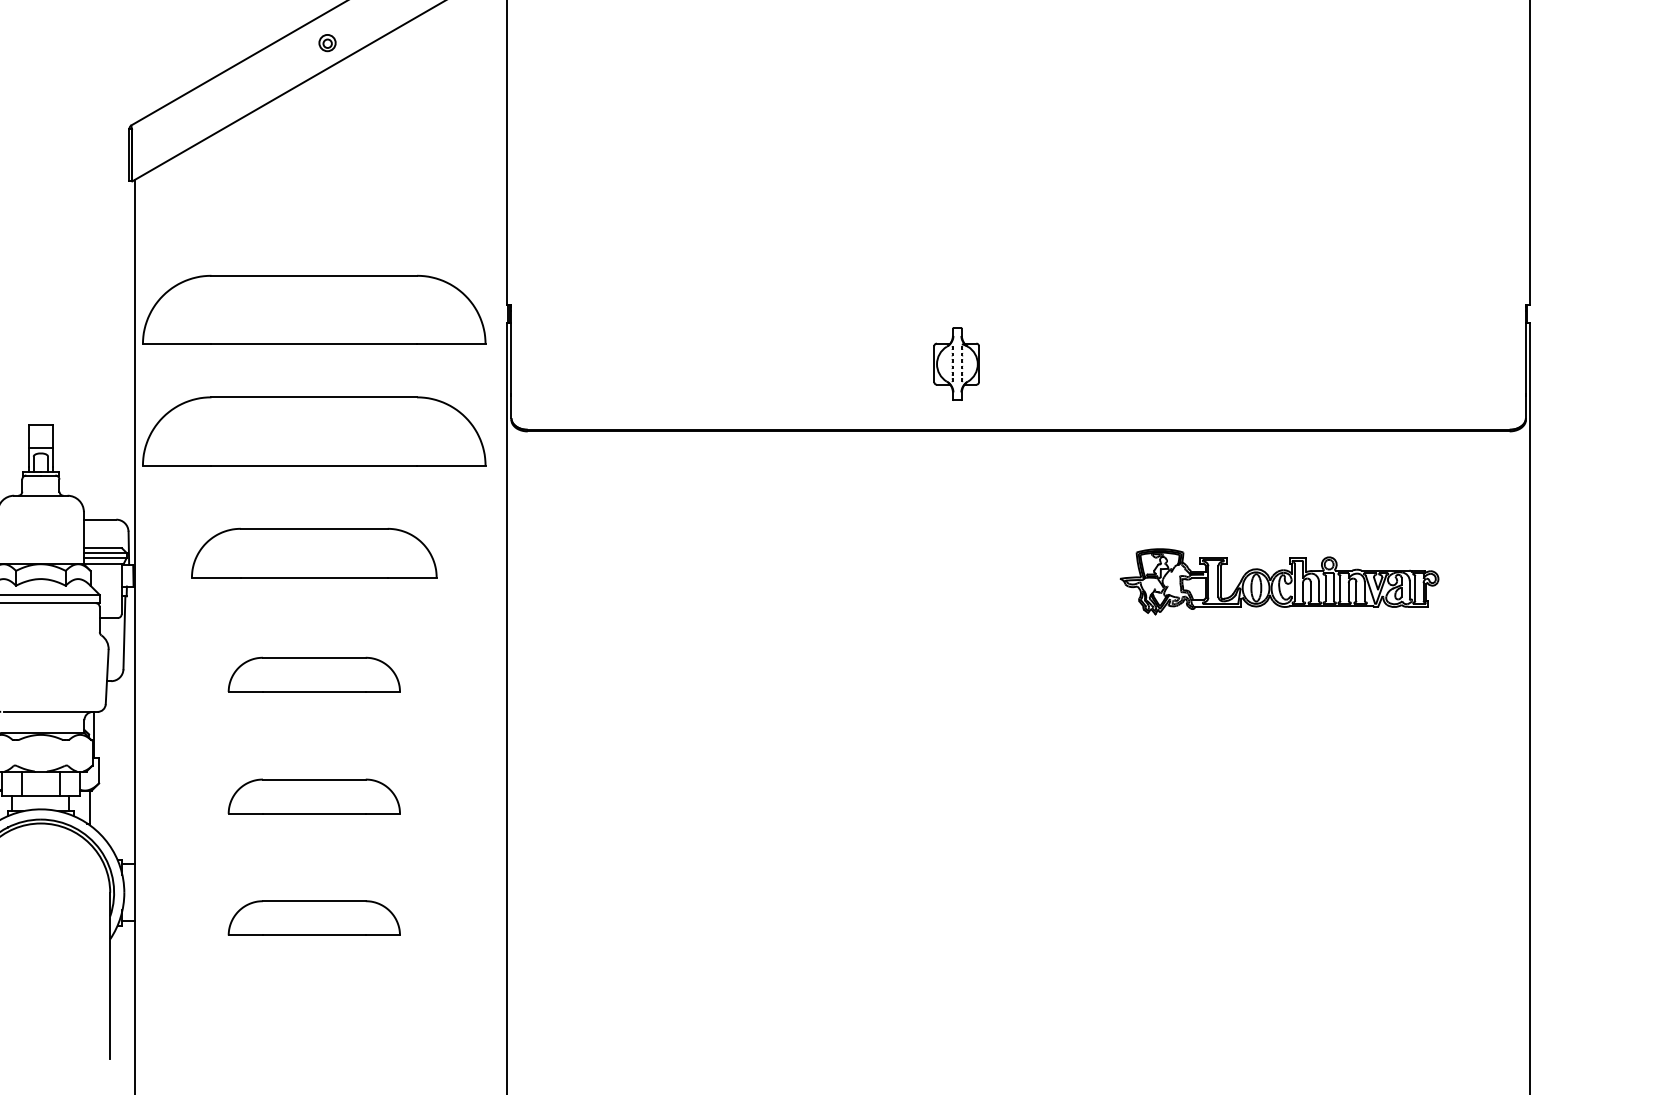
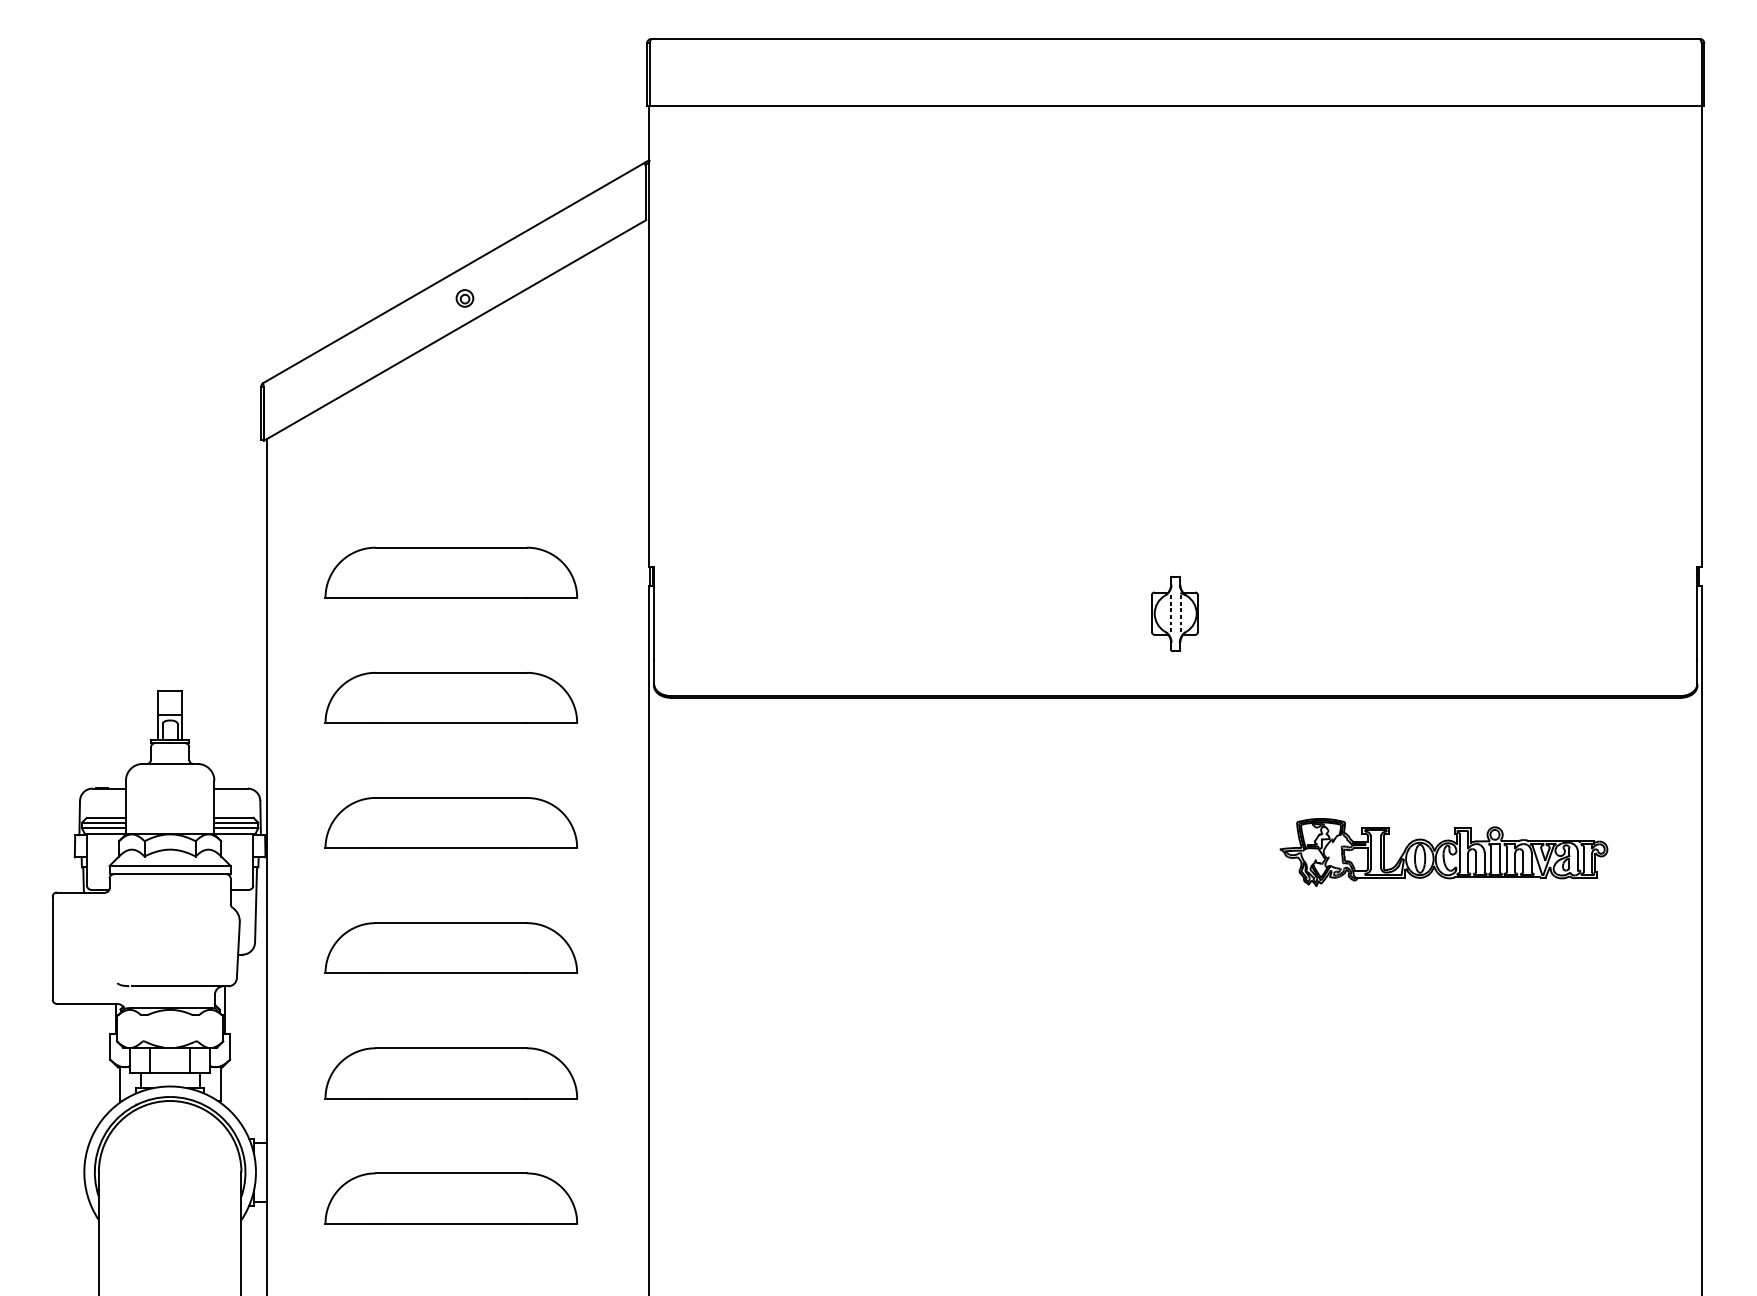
part: (314, 309) -> (451, 572), size x0.71
part: (956, 364) -> (1174, 613), moved
part: (314, 431) -> (451, 697), size x0.71
part: (314, 674) -> (451, 947), size x1.43
part: (314, 796) -> (451, 1073), size x1.43
part: (314, 918) -> (451, 1198), size x1.43

